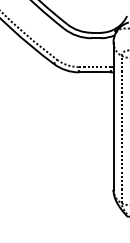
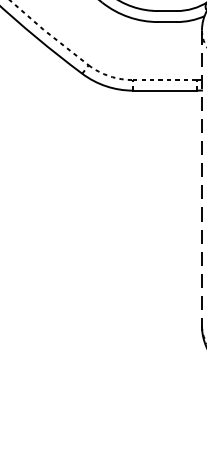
line: (113, 116) -> (201, 179), solid -> dashed

